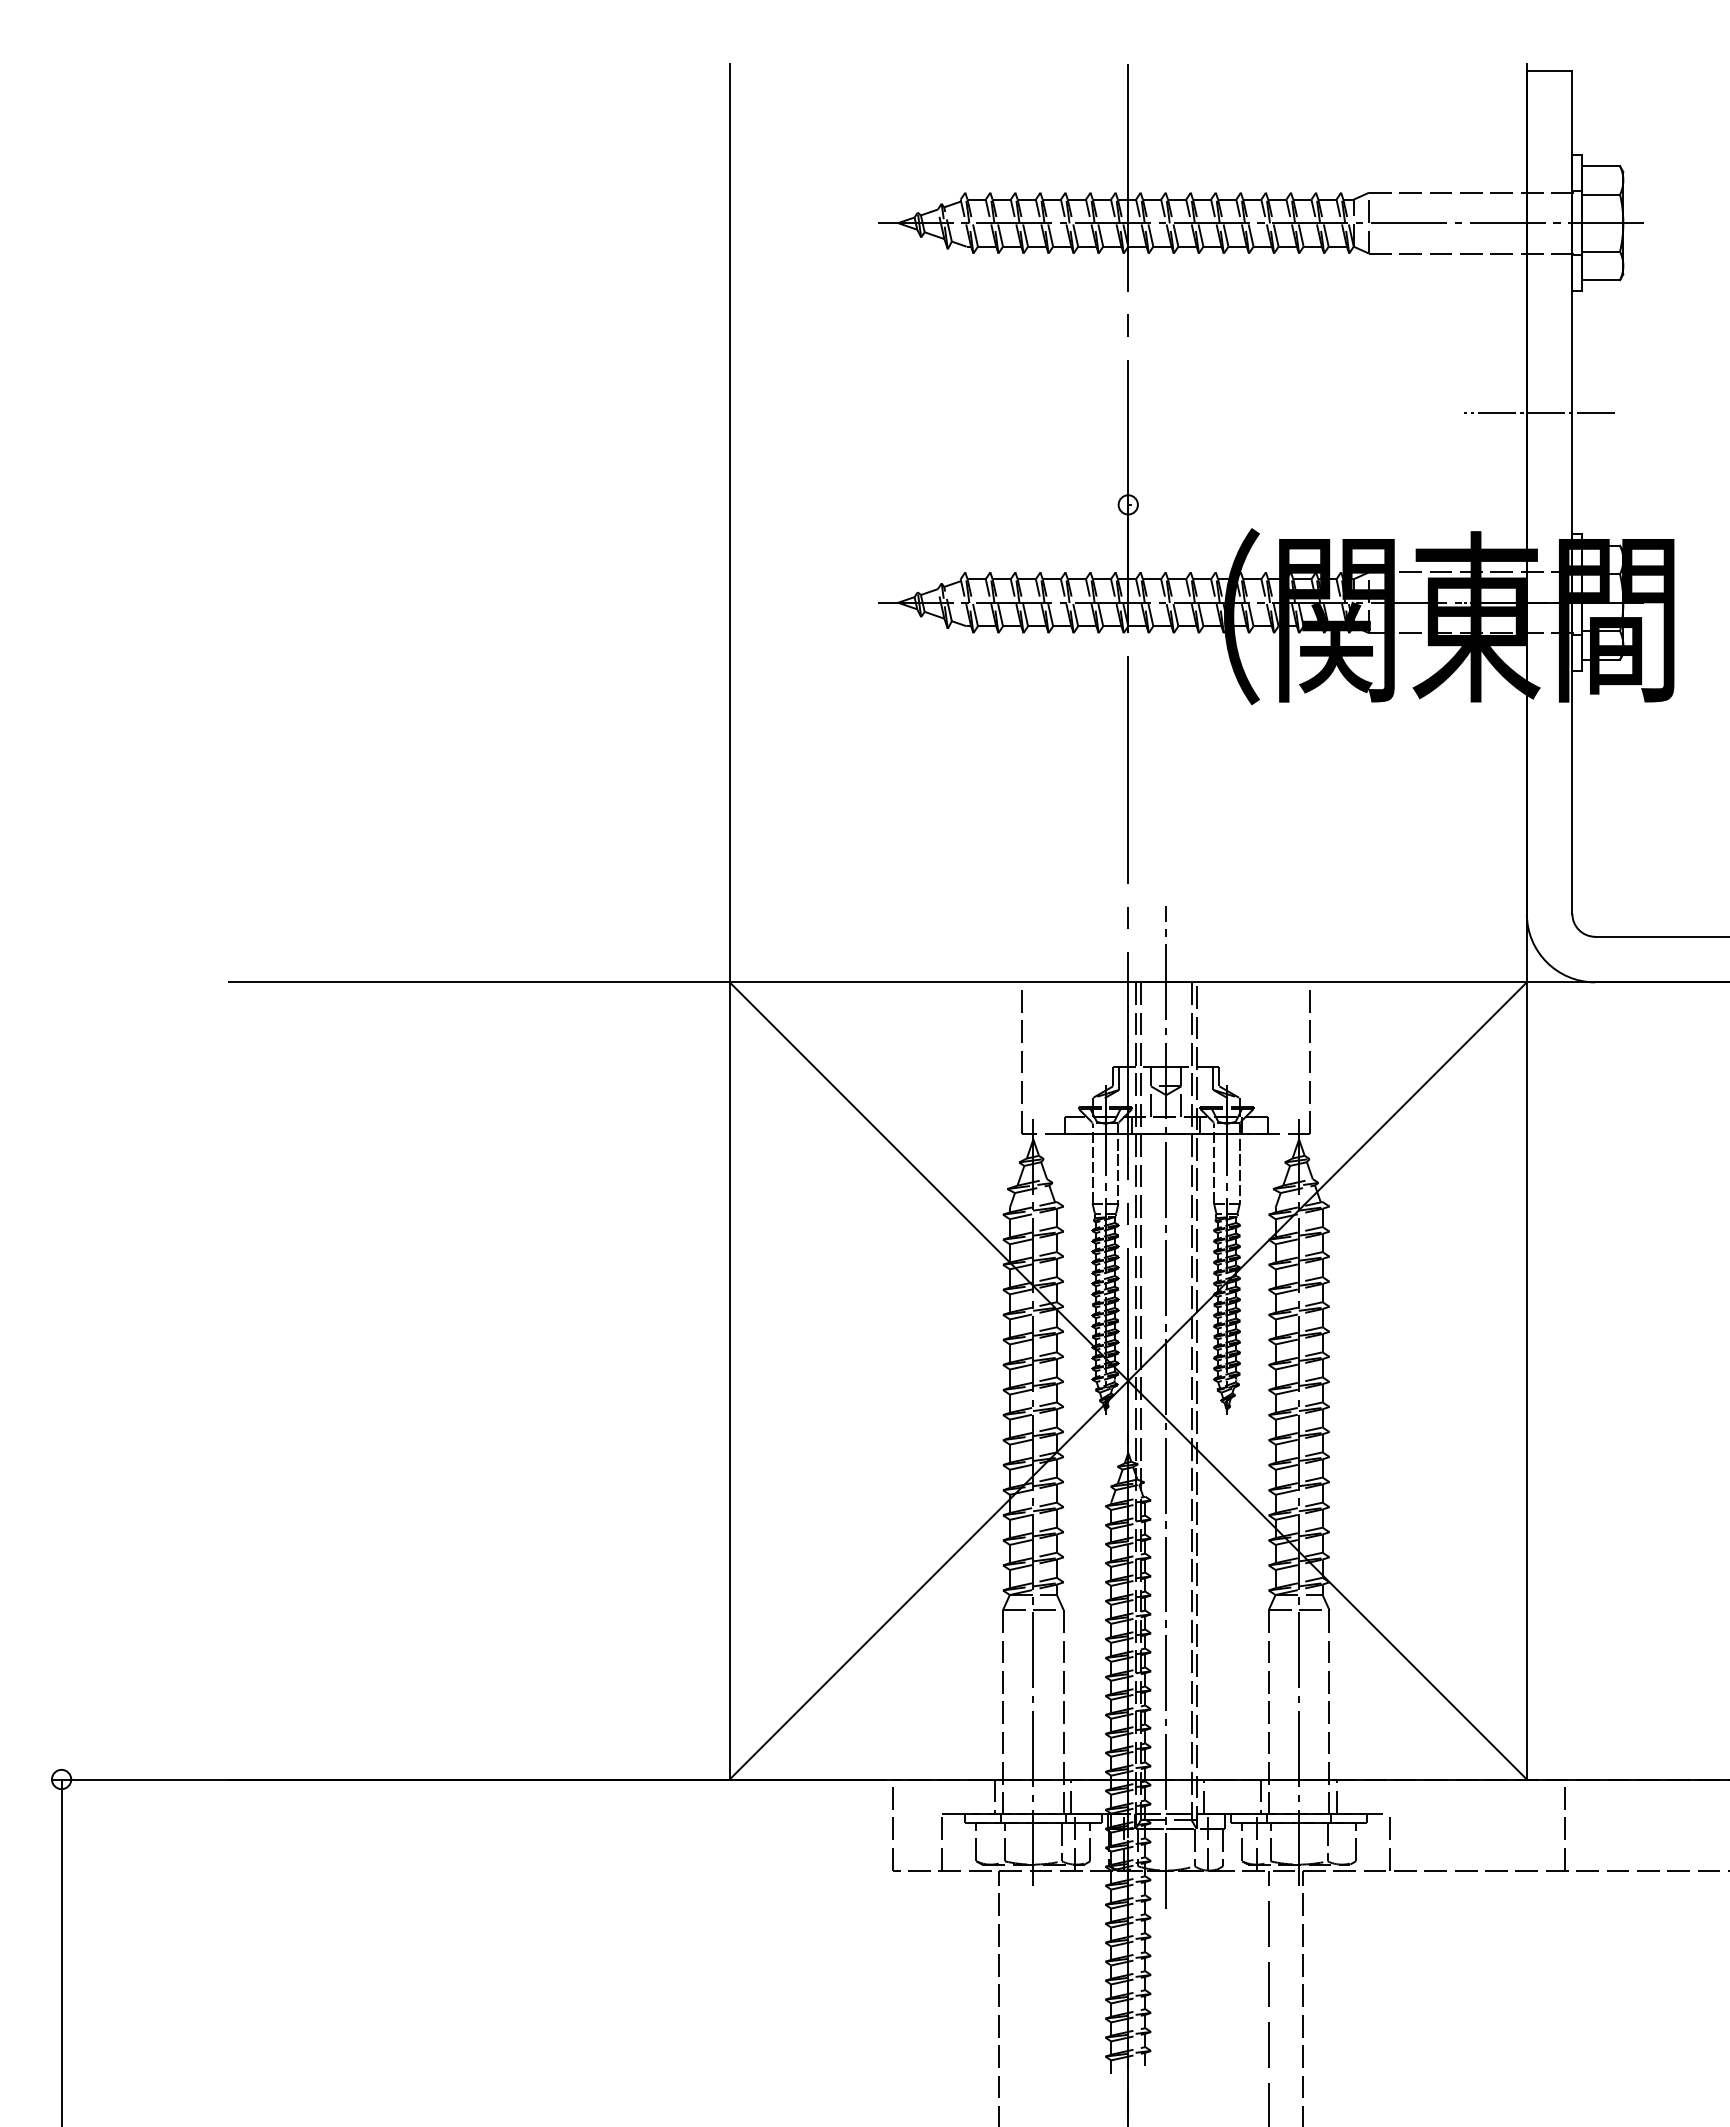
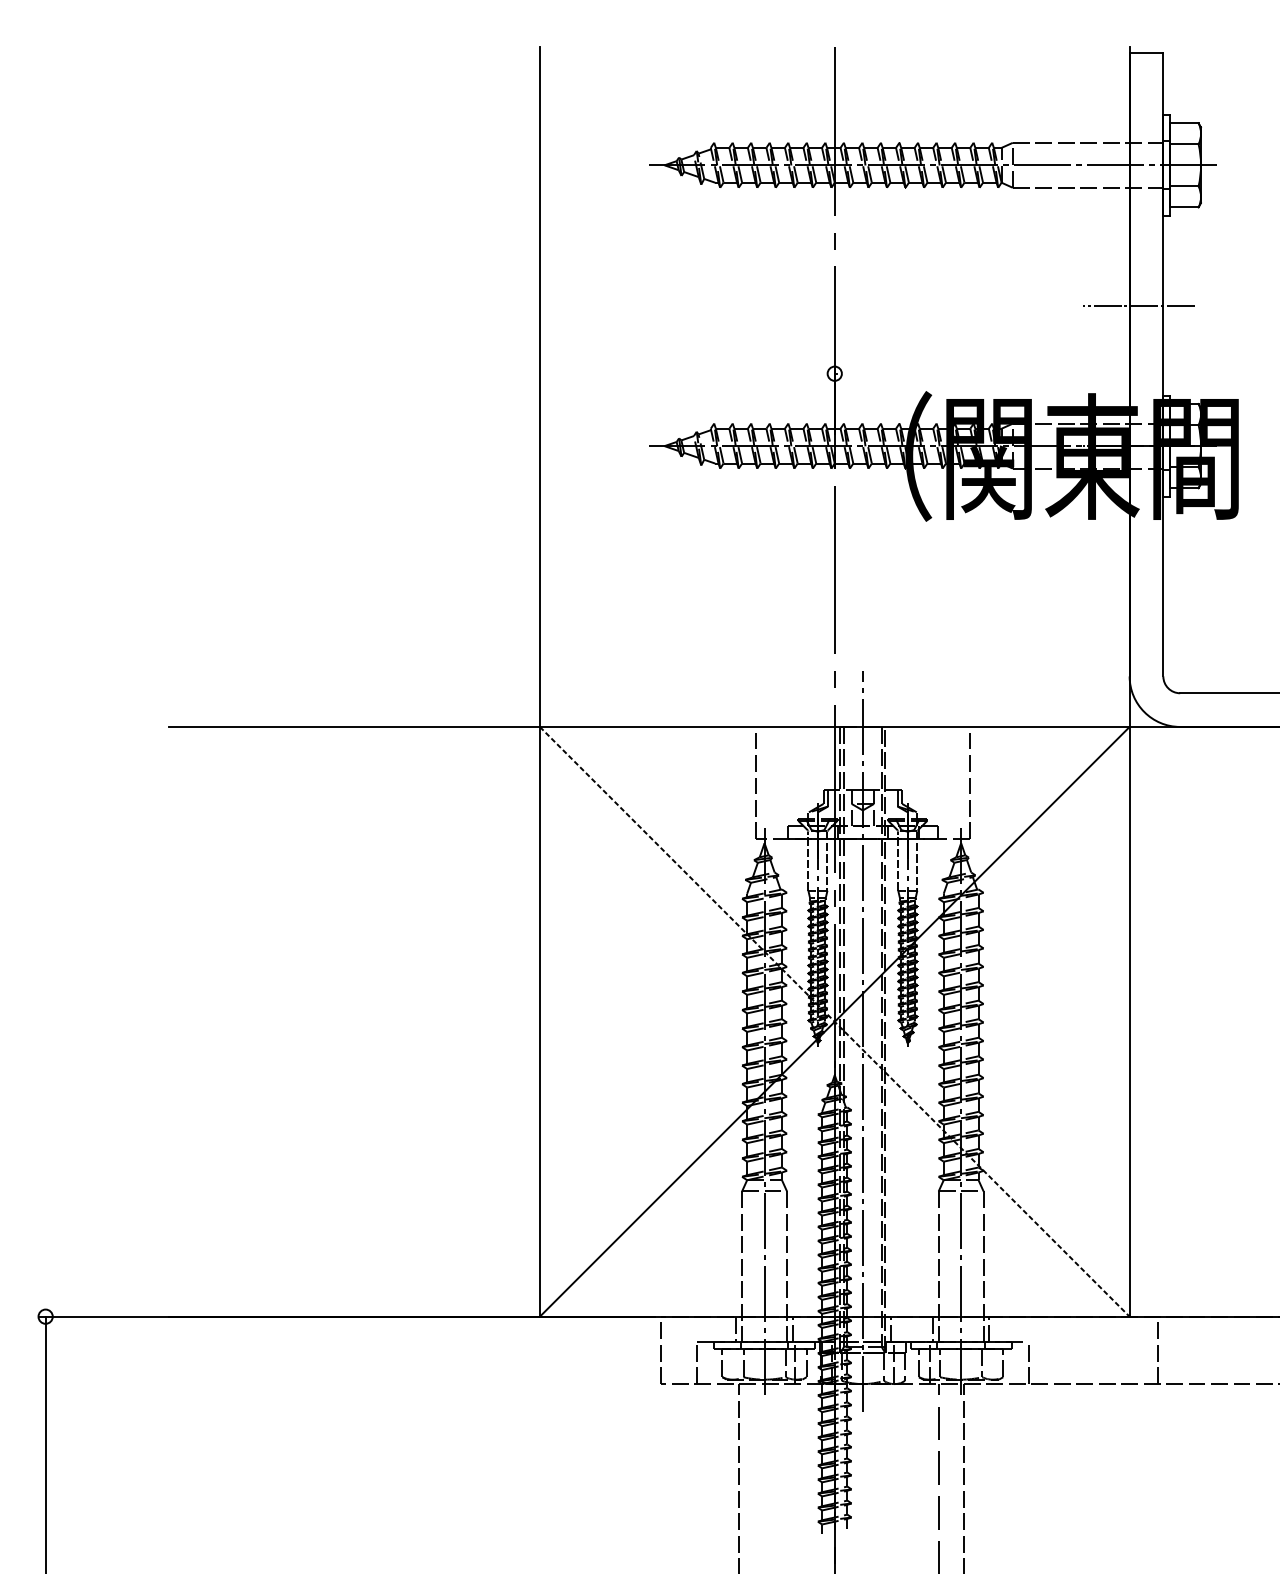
line: (1128, 1380) -> (834, 1021), solid -> dashed

